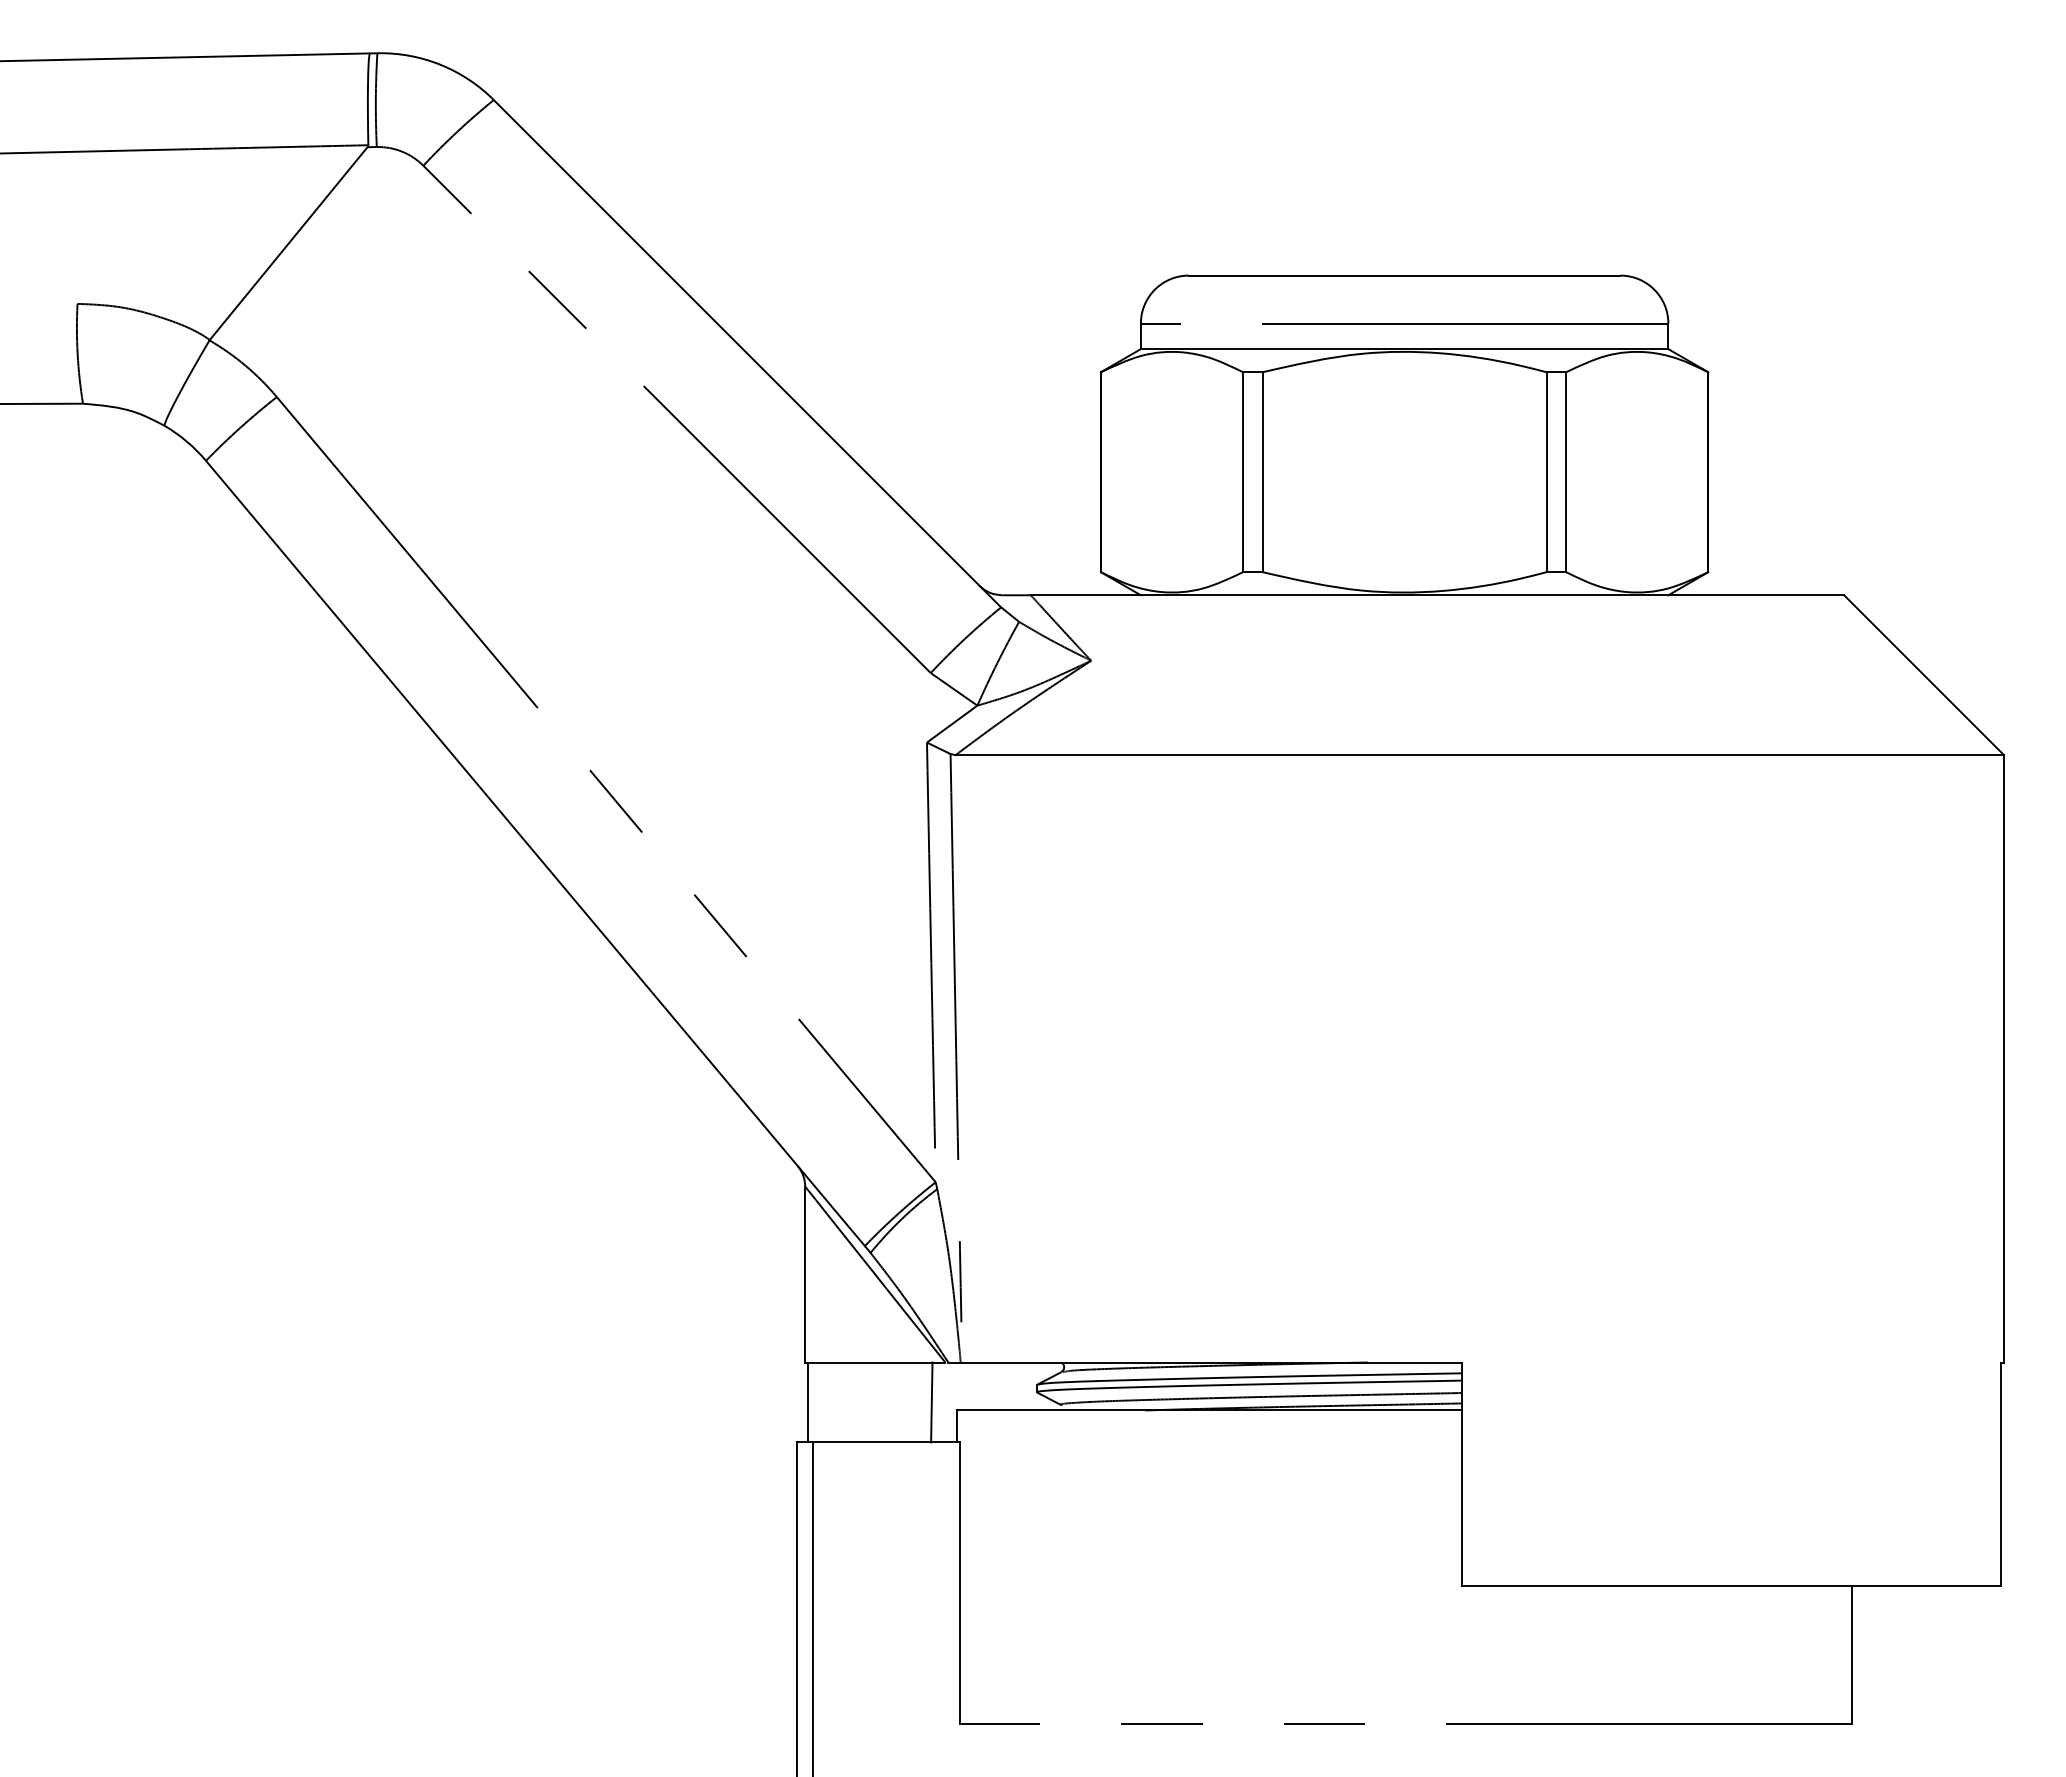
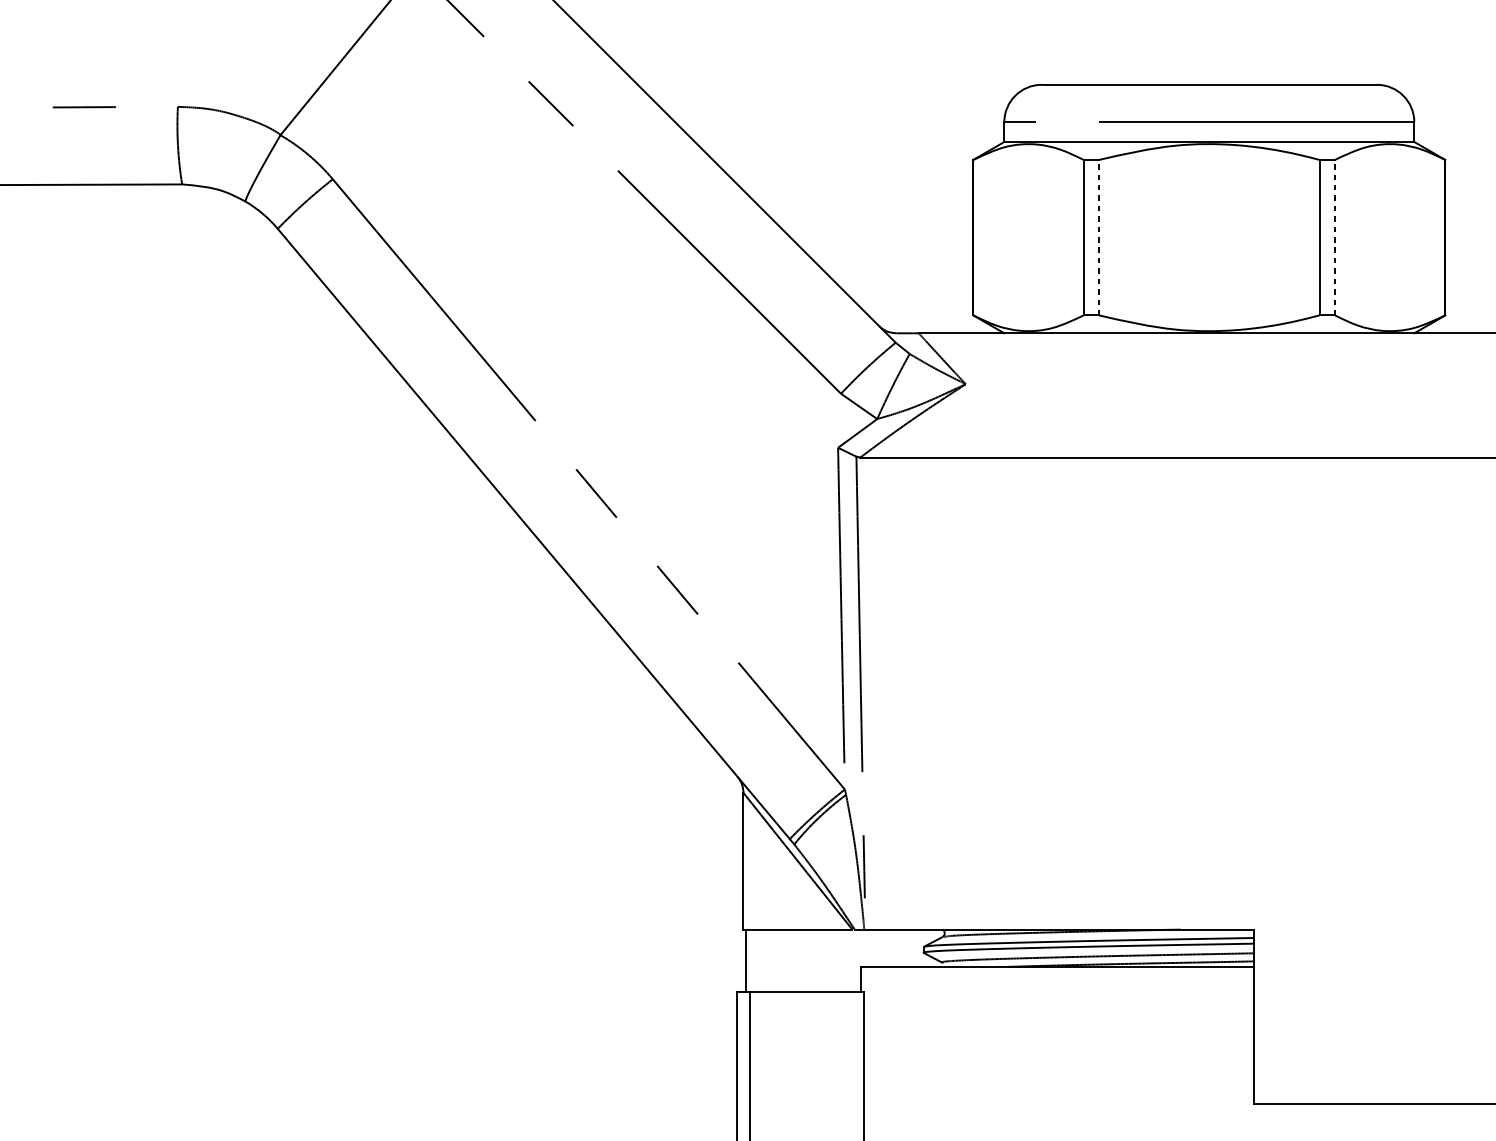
line: (1262, 472) -> (1098, 237), solid -> dashed
line: (1566, 472) -> (1335, 237), solid -> dashed
line: (931, 1402) -> (841, 960), removed

